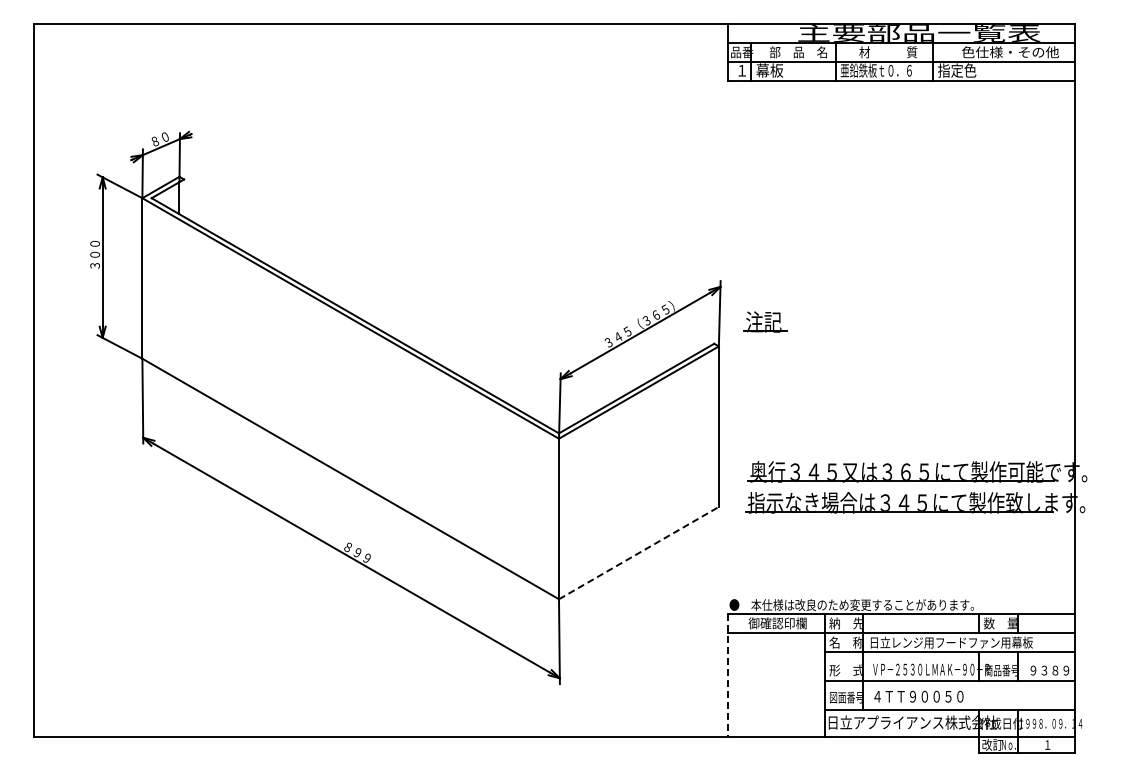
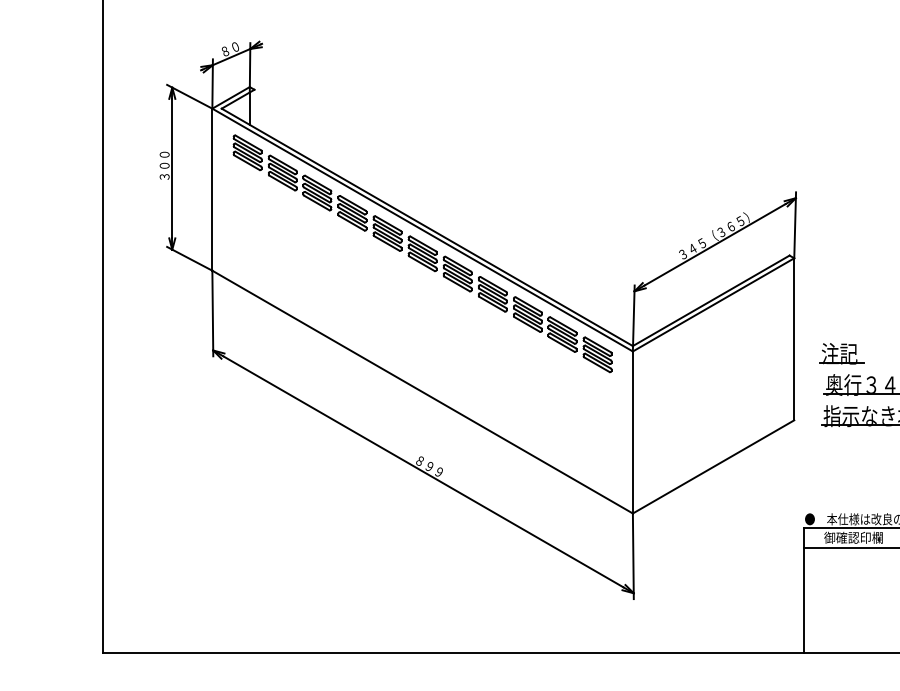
part: (765, 321) -> (841, 353), moved
part: (350, 341) -> (422, 253), added
line: (639, 552) -> (714, 466), dashed -> solid
line: (728, 675) -> (803, 590), dashed -> solid

